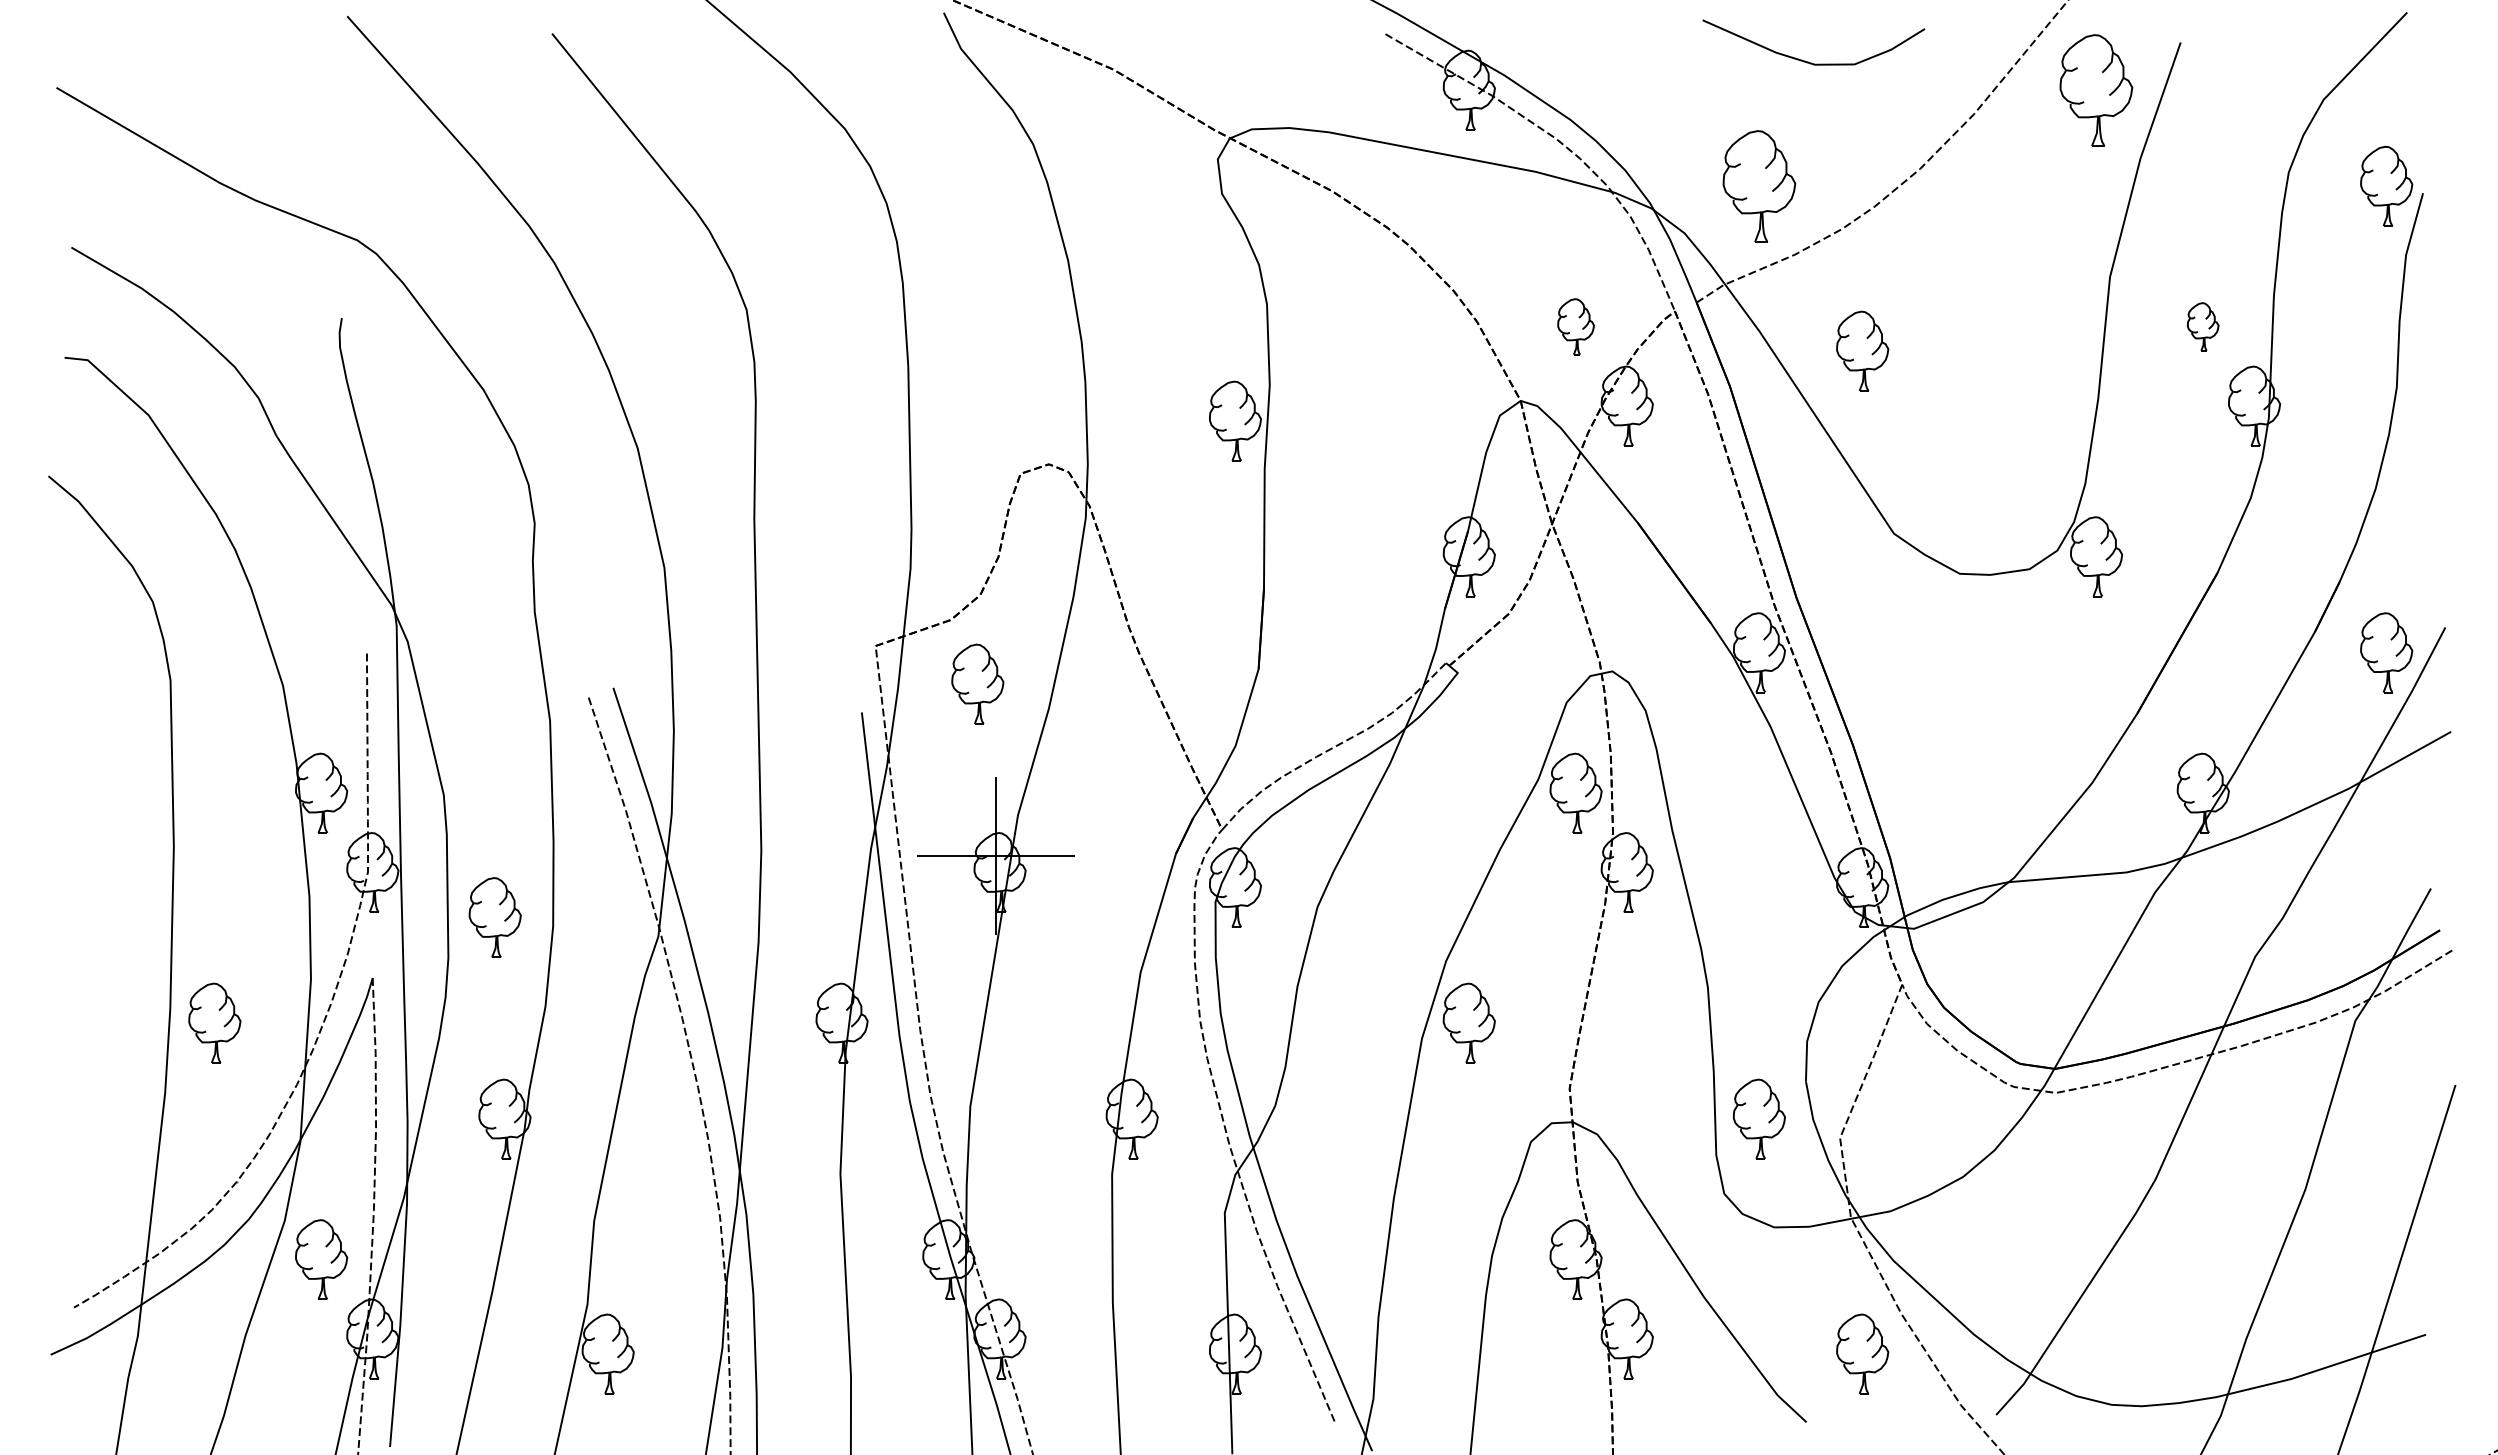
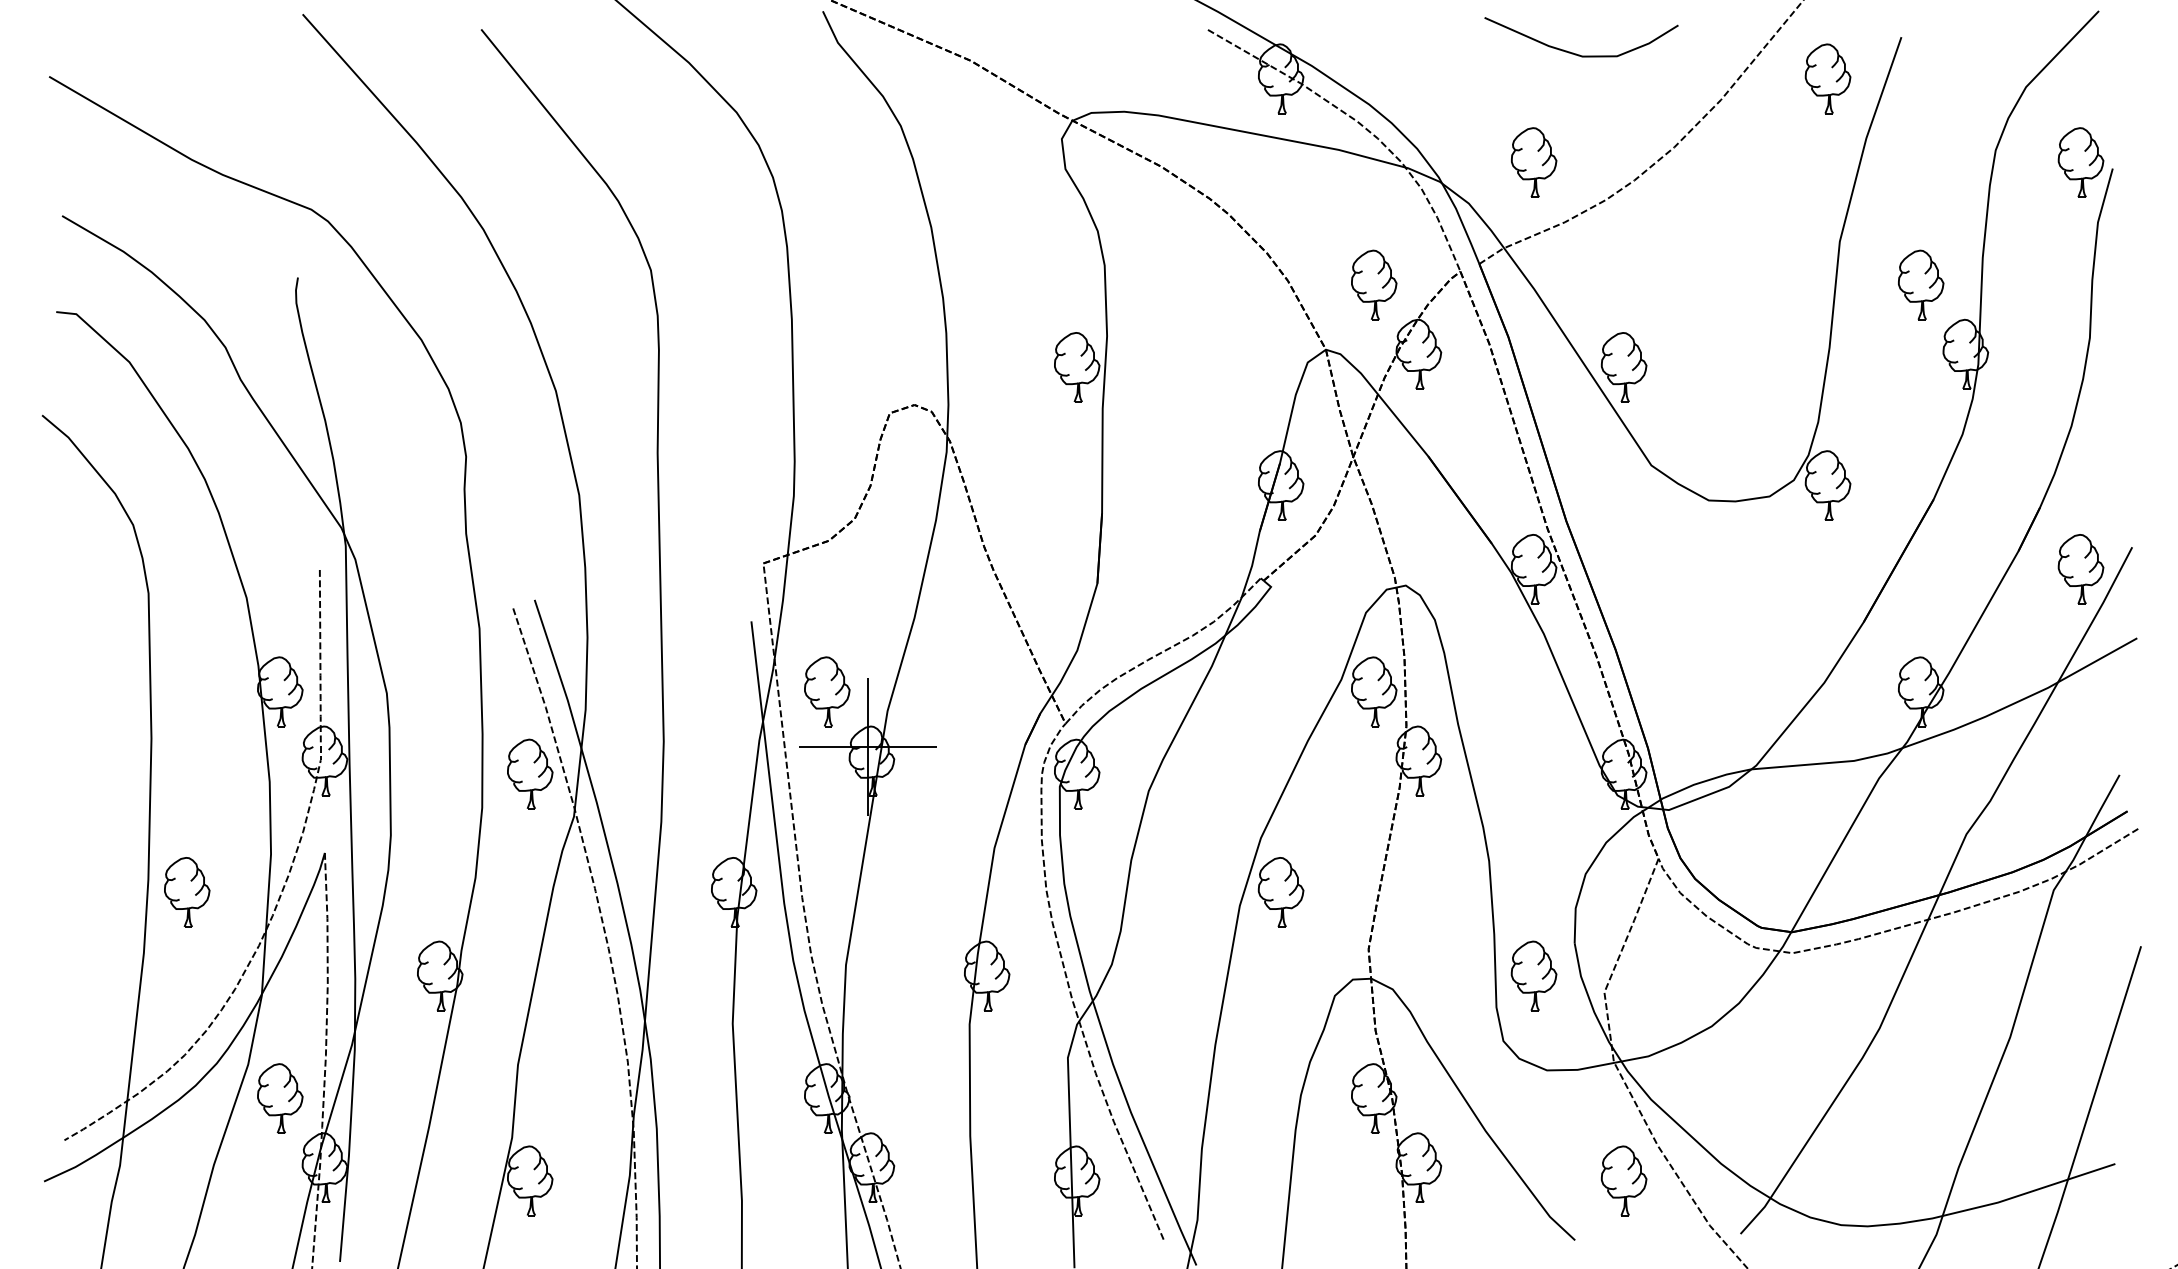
part: (2096, 89) -> (1828, 78), size x0.71
part: (1759, 185) -> (1534, 161), size x0.71
part: (1575, 326) -> (1373, 284), size x1.43
part: (2202, 326) -> (1920, 284), size x1.67
part: (1862, 350) -> (1623, 366), moved
part: (977, 683) -> (826, 691), moved
part: (494, 917) -> (529, 774), moved

